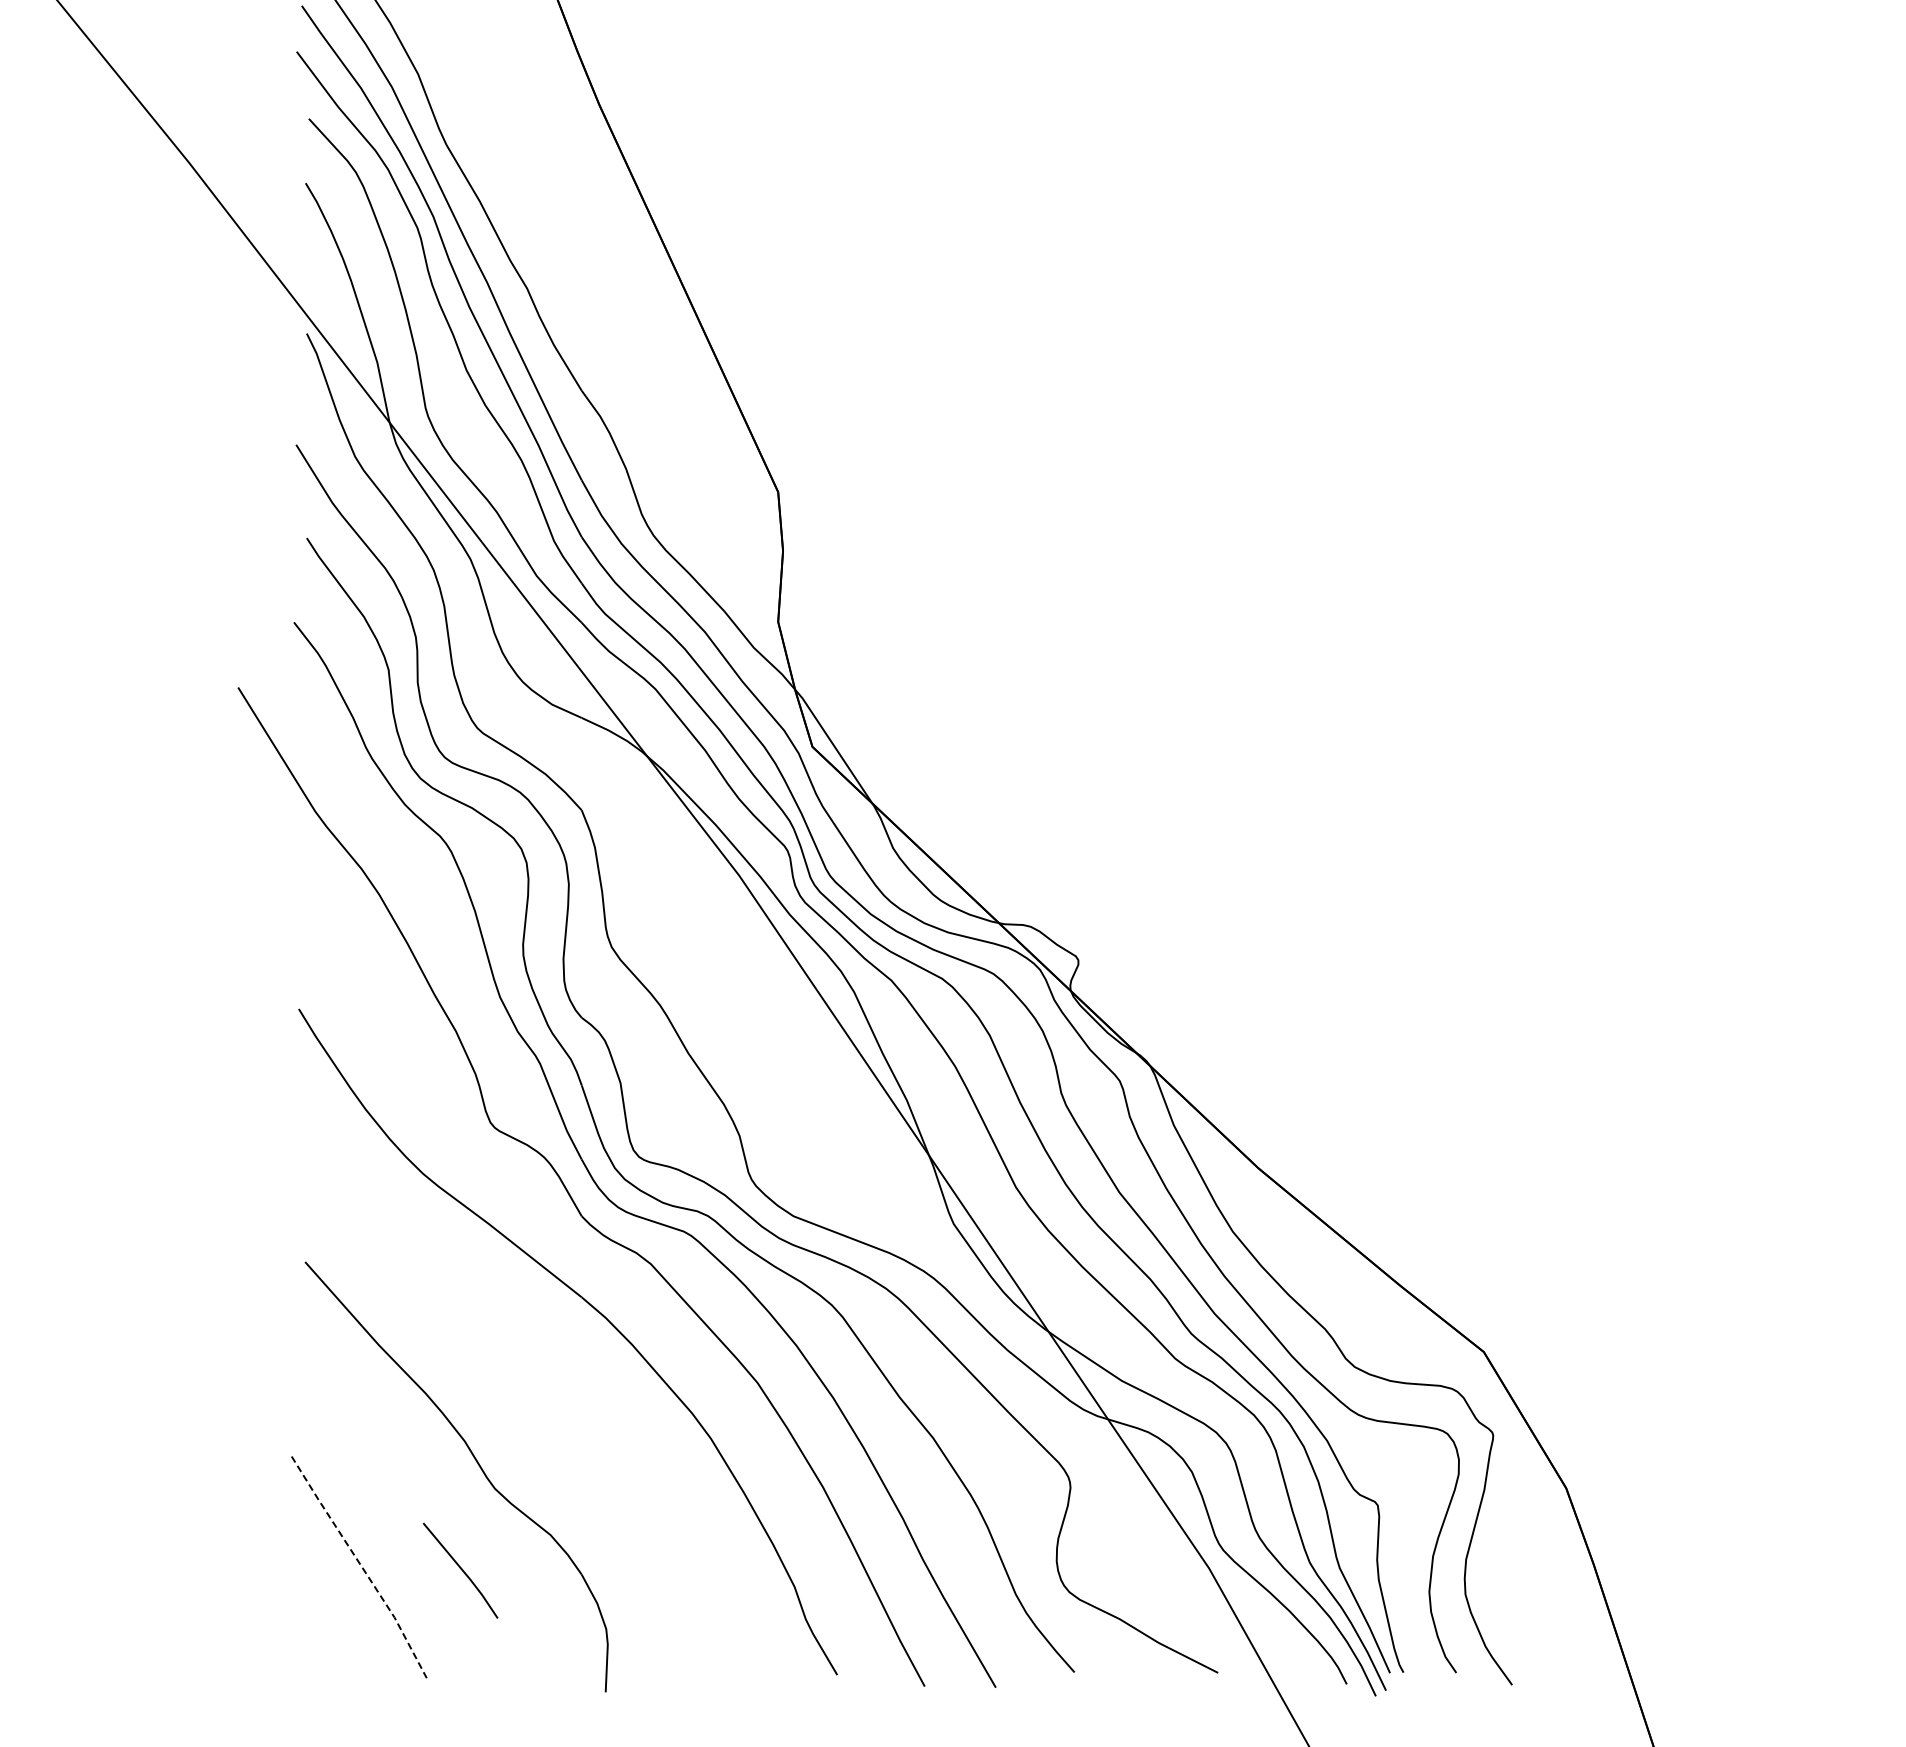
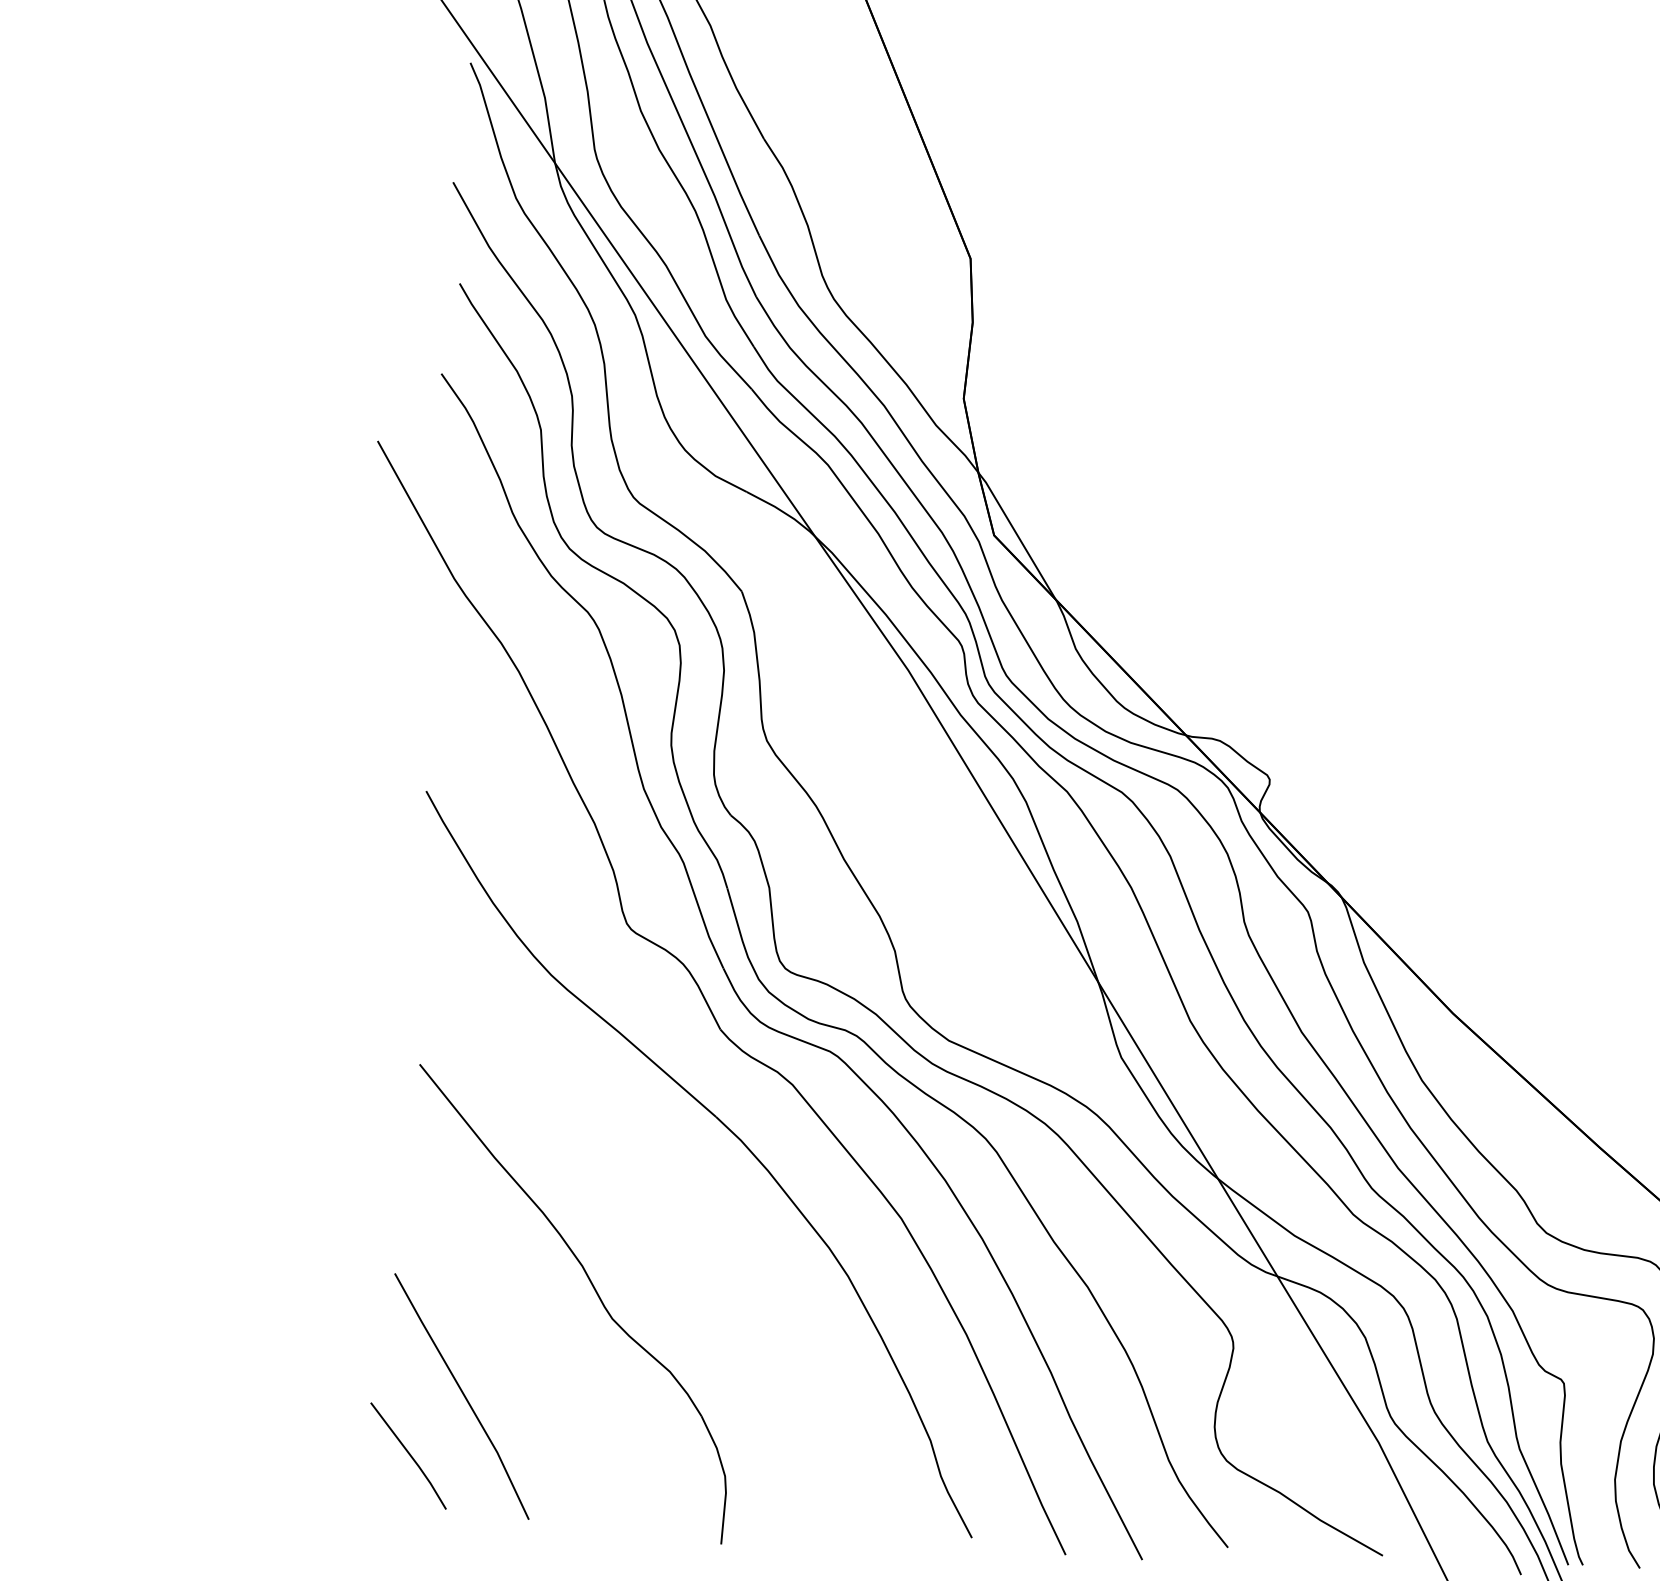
line: (361, 1565) -> (464, 1394), dashed -> solid
line: (460, 1569) -> (408, 1454), moved

